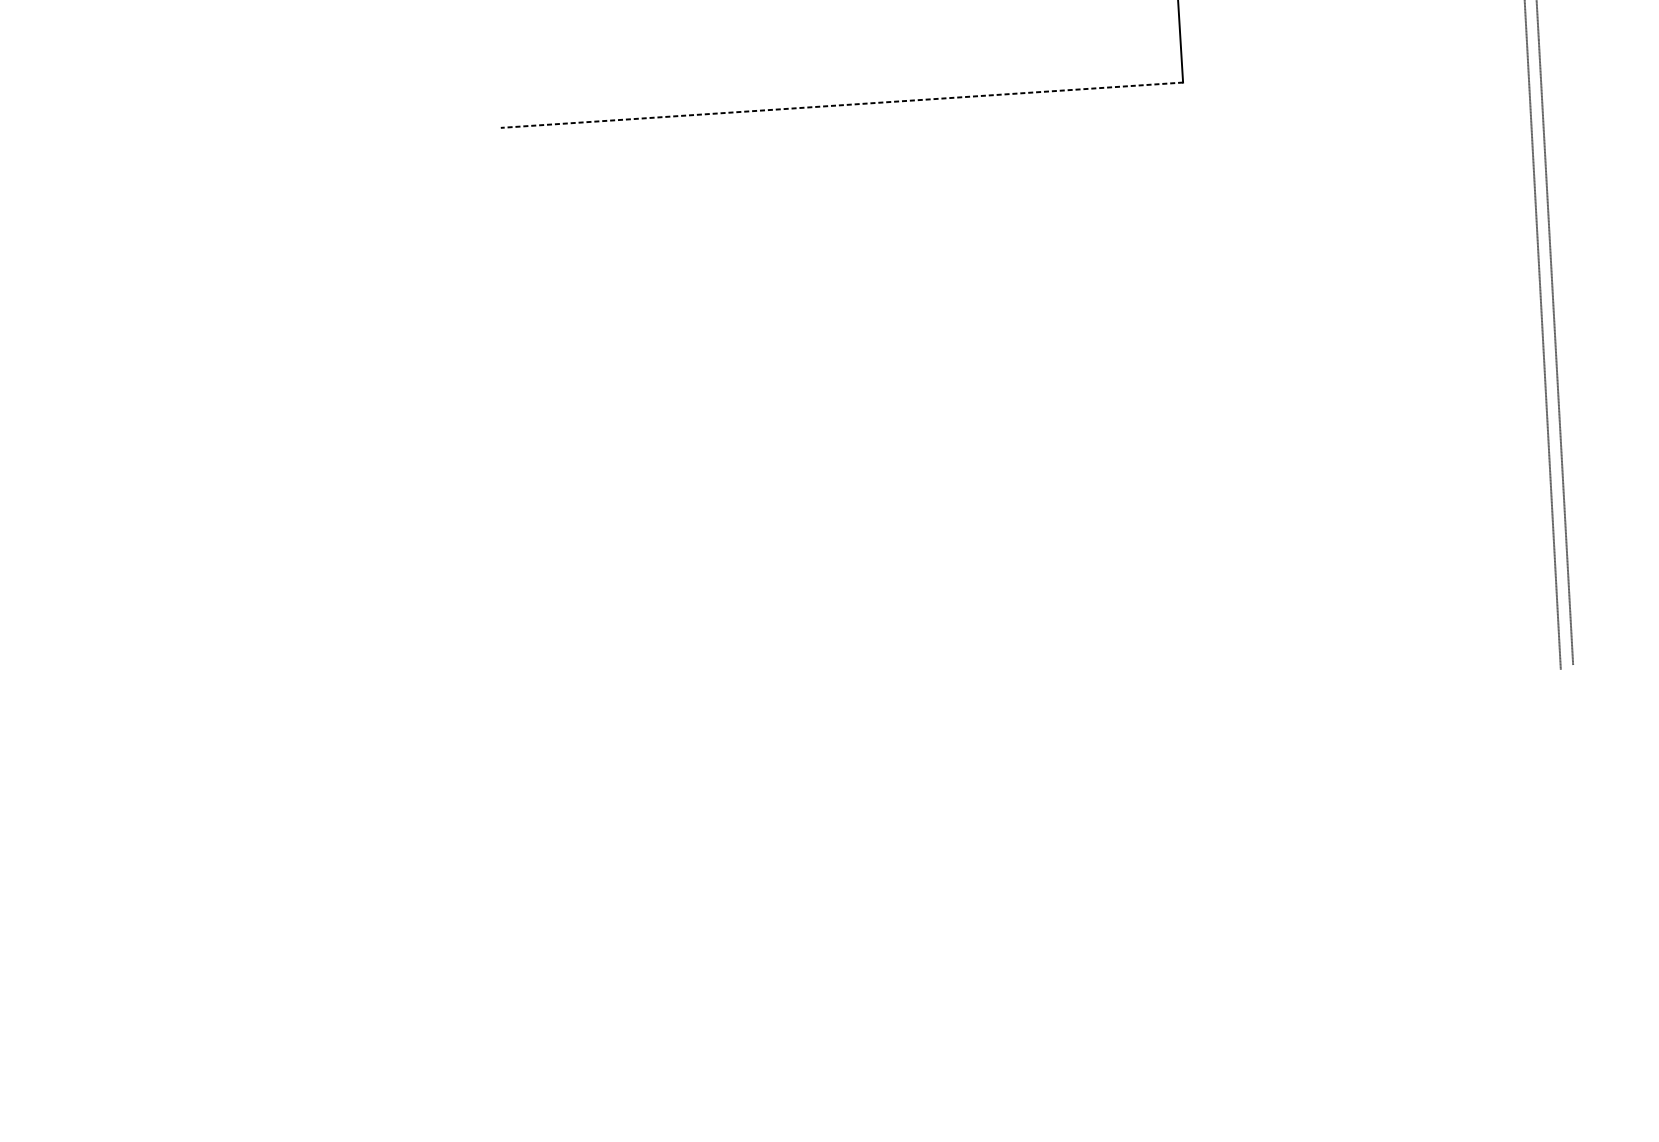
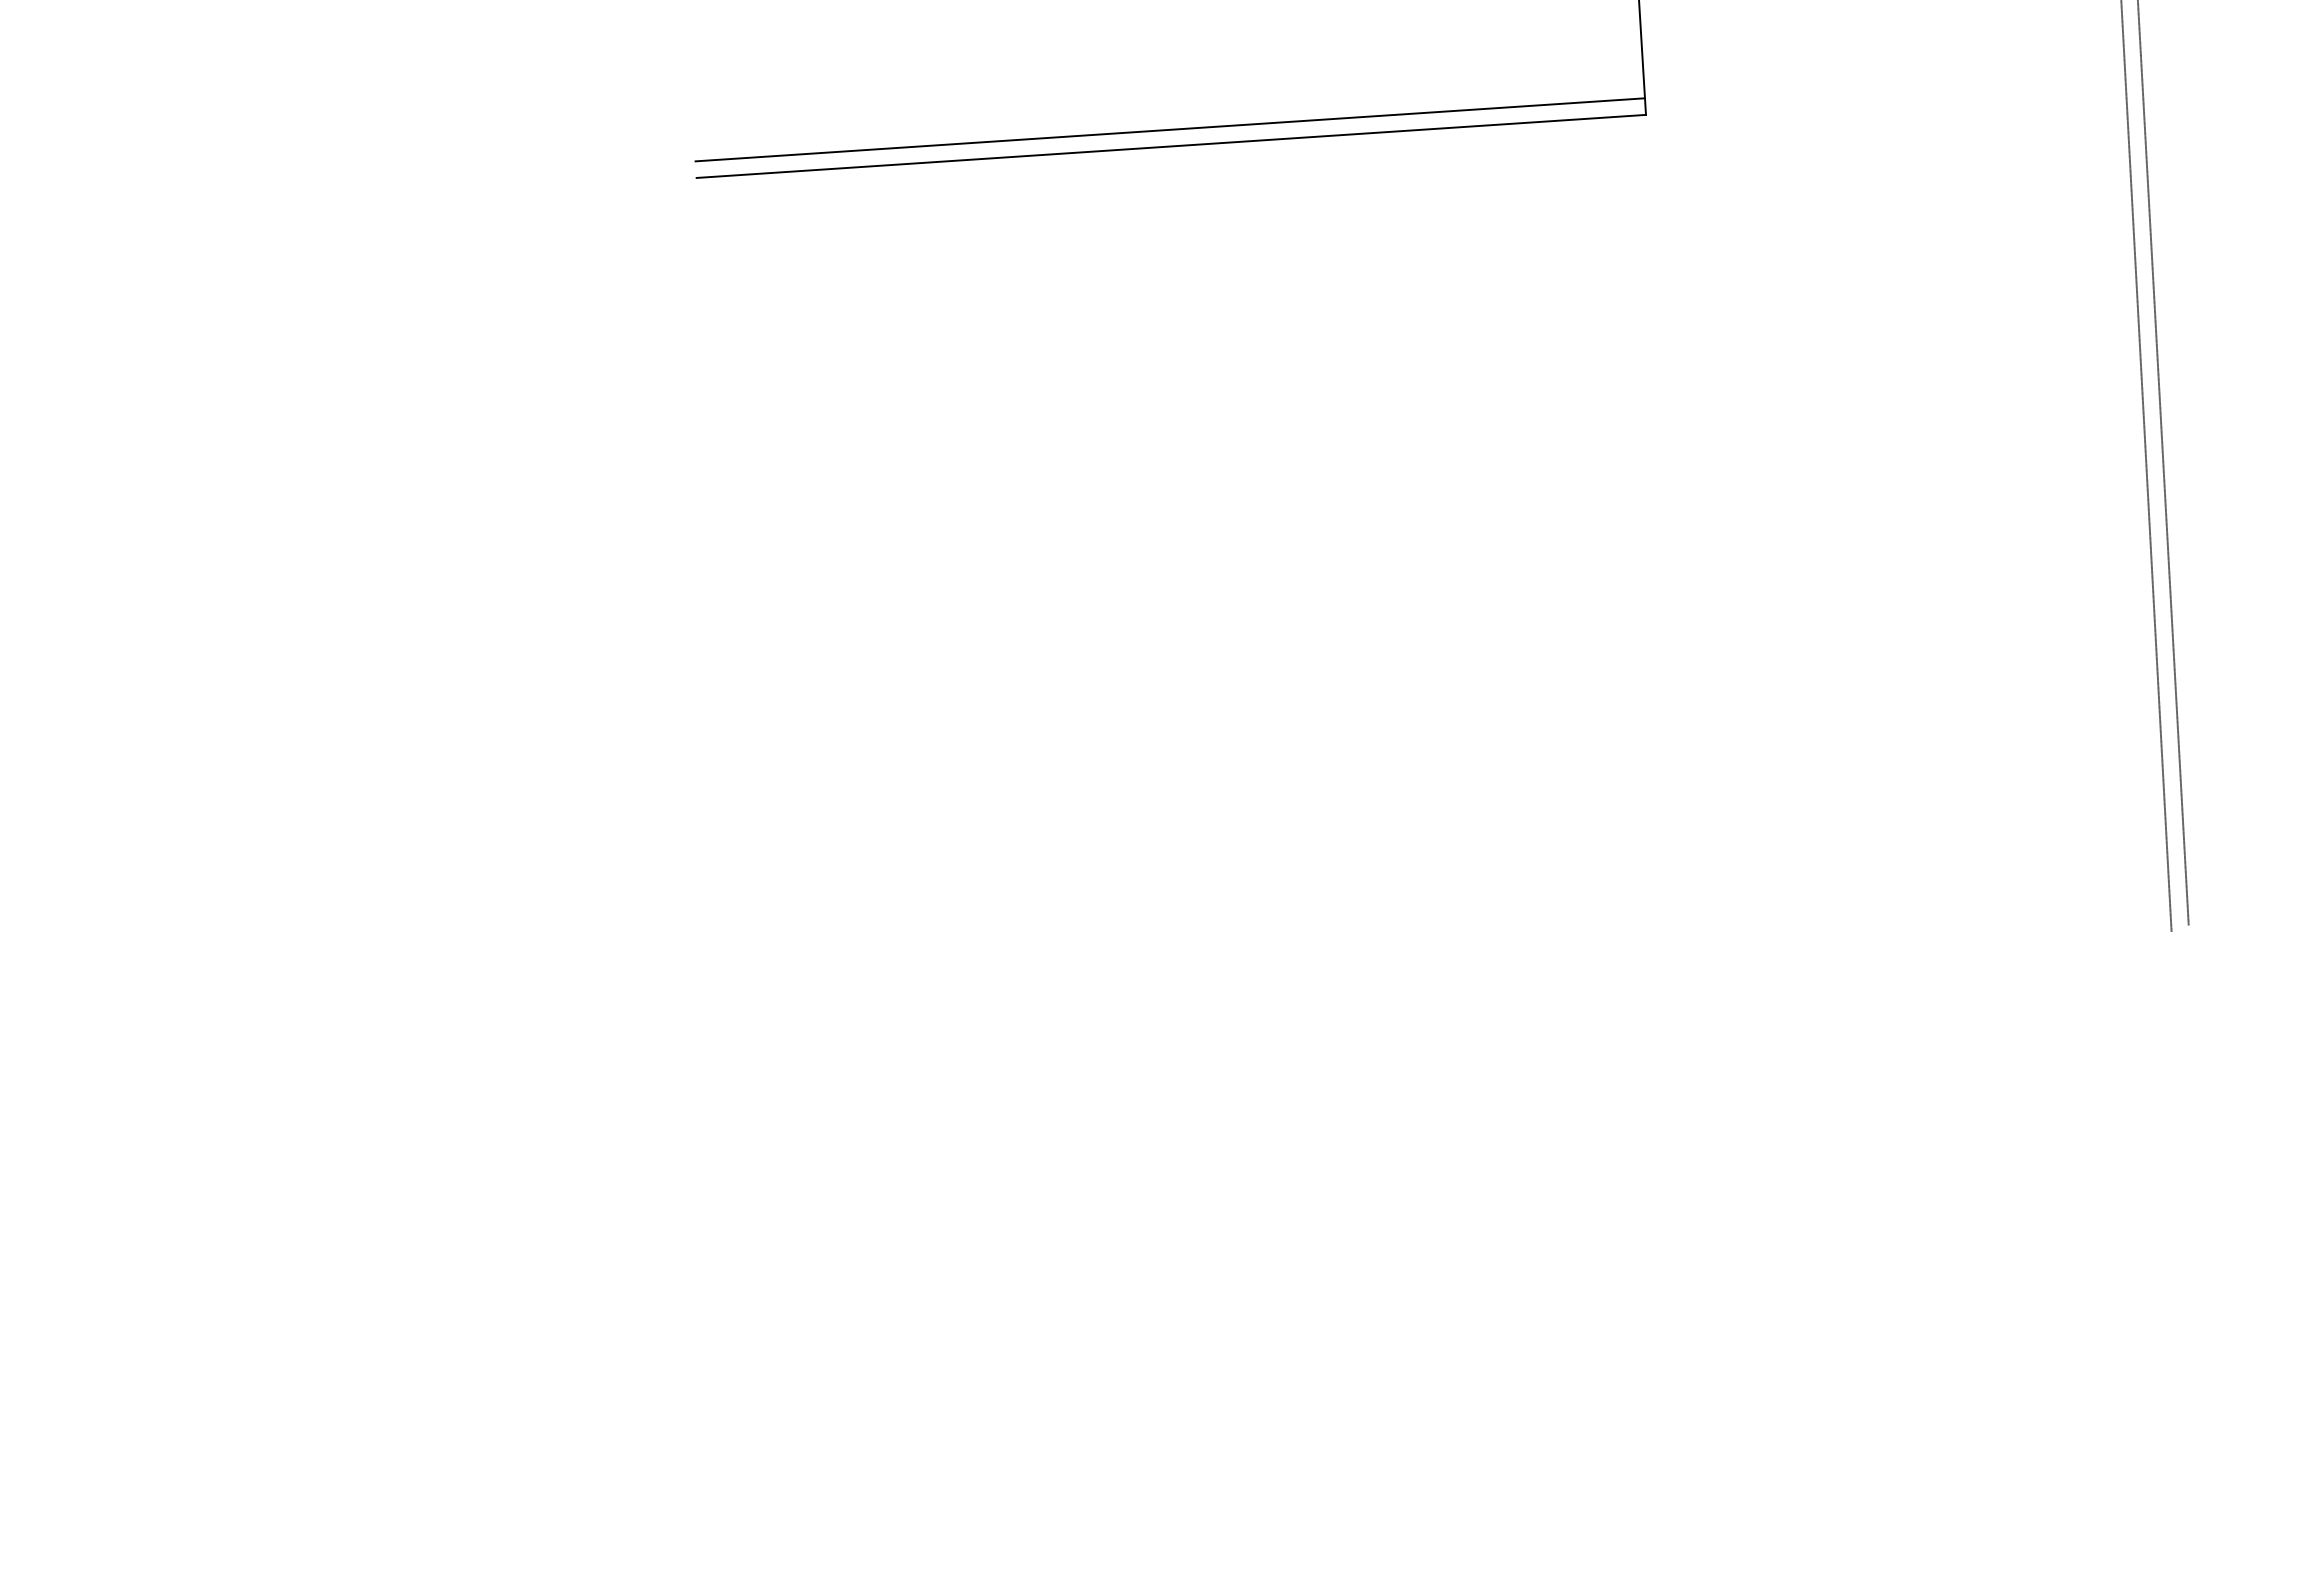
line: (840, 93) -> (1169, 129), added
line: (842, 105) -> (1171, 146), dashed -> solid

